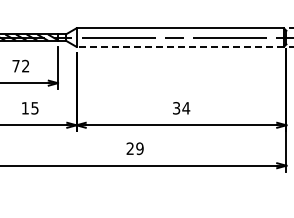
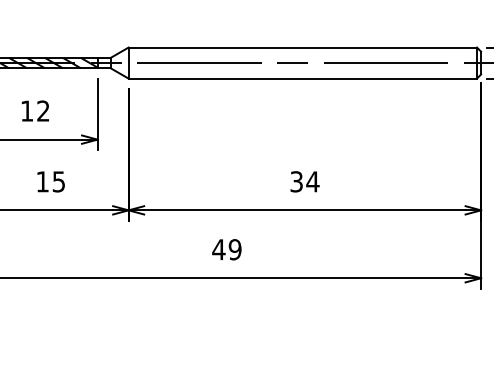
line: (180, 46) -> (303, 78), dashed -> solid
text: (15, 66) -> (26, 111), 72 -> 12
text: (130, 148) -> (219, 249), 29 -> 49

